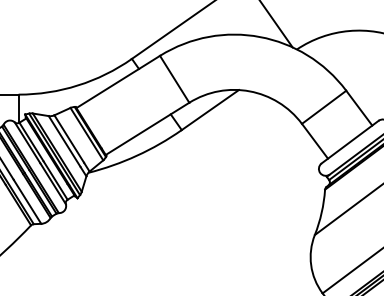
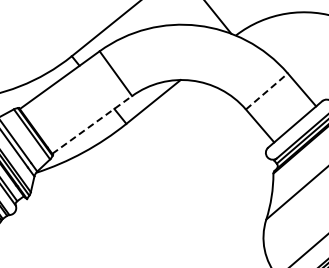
line: (324, 107) -> (267, 91), solid -> dashed
line: (147, 128) -> (92, 124), solid -> dashed

